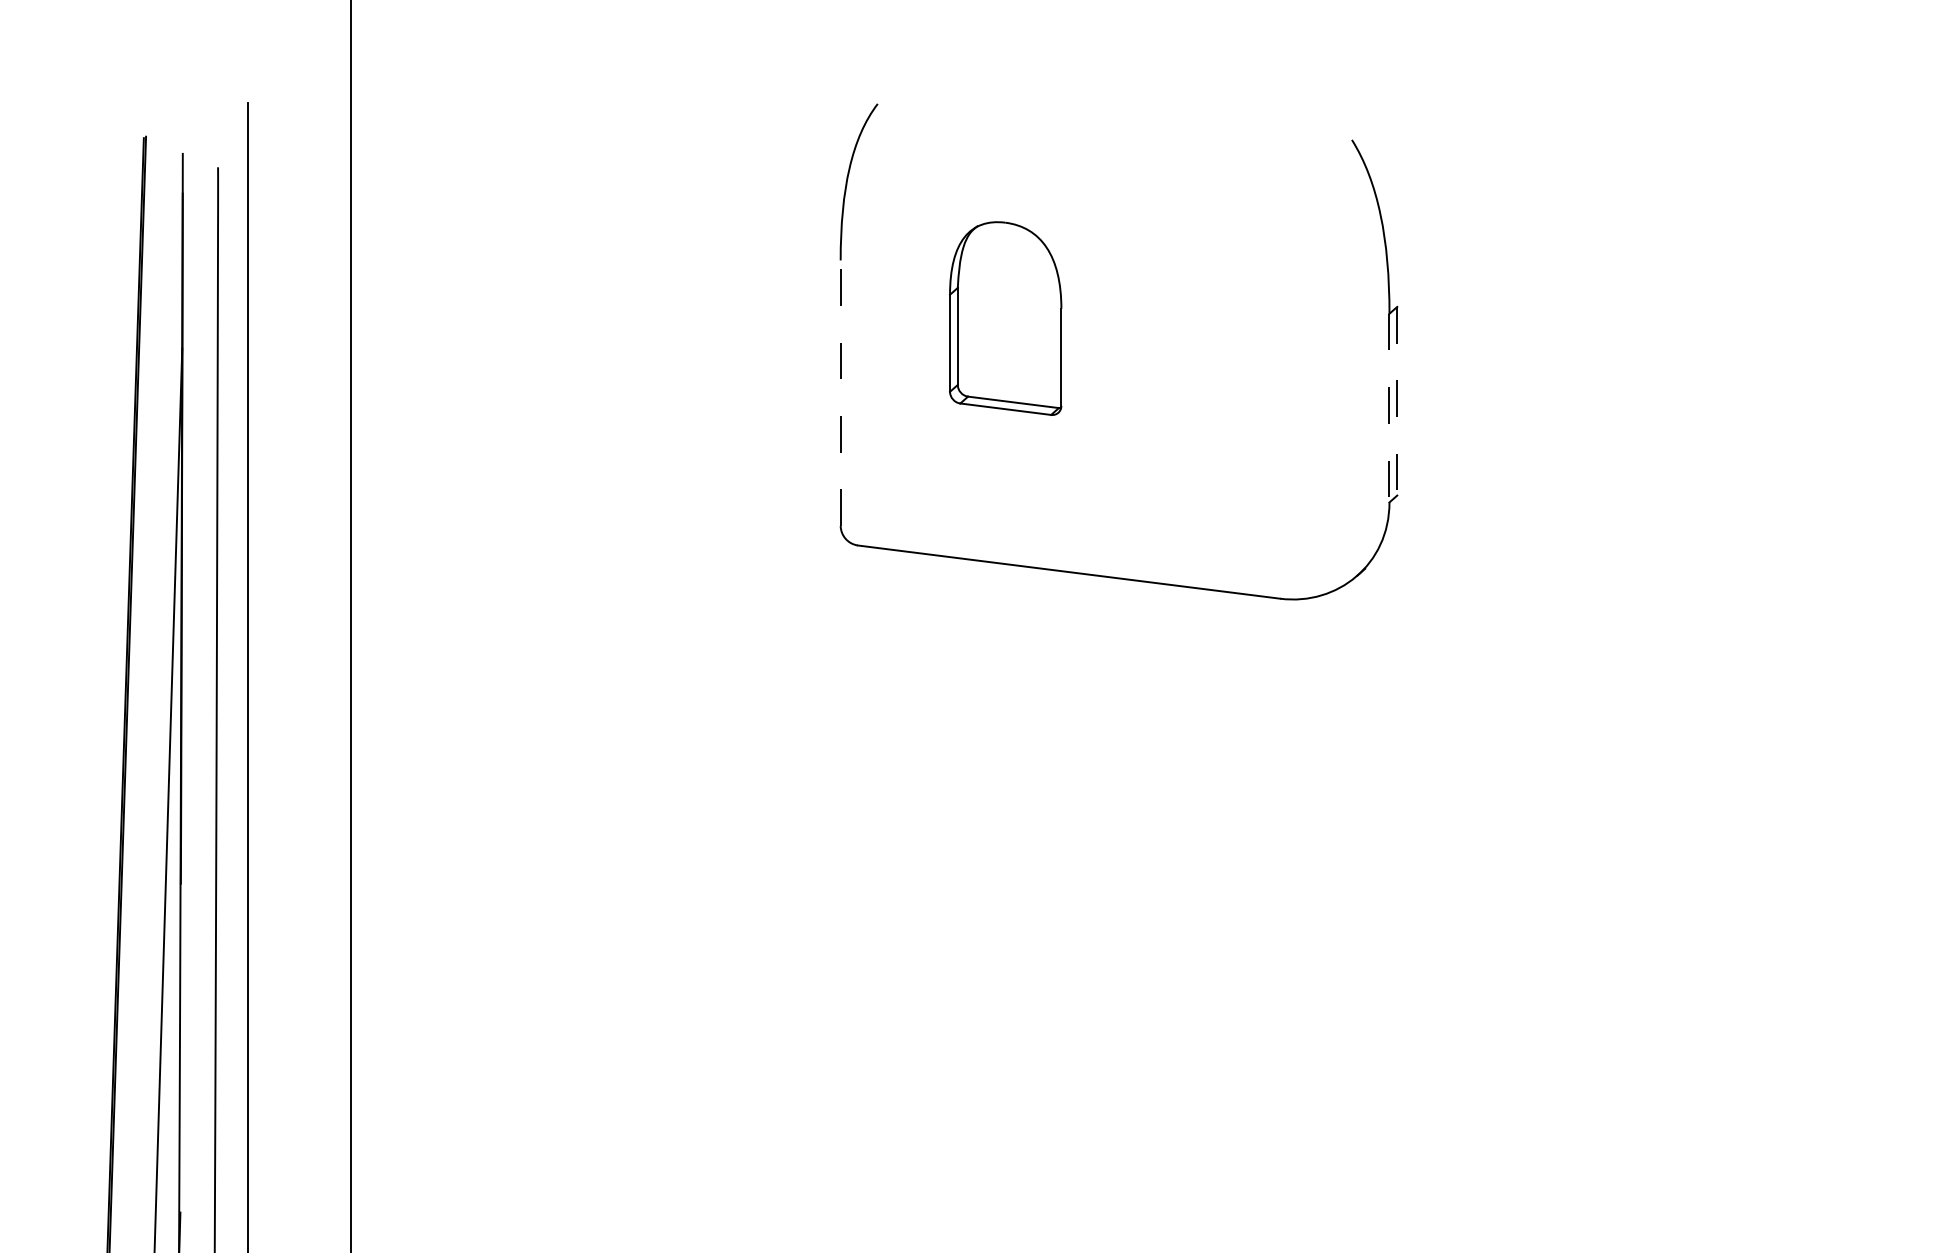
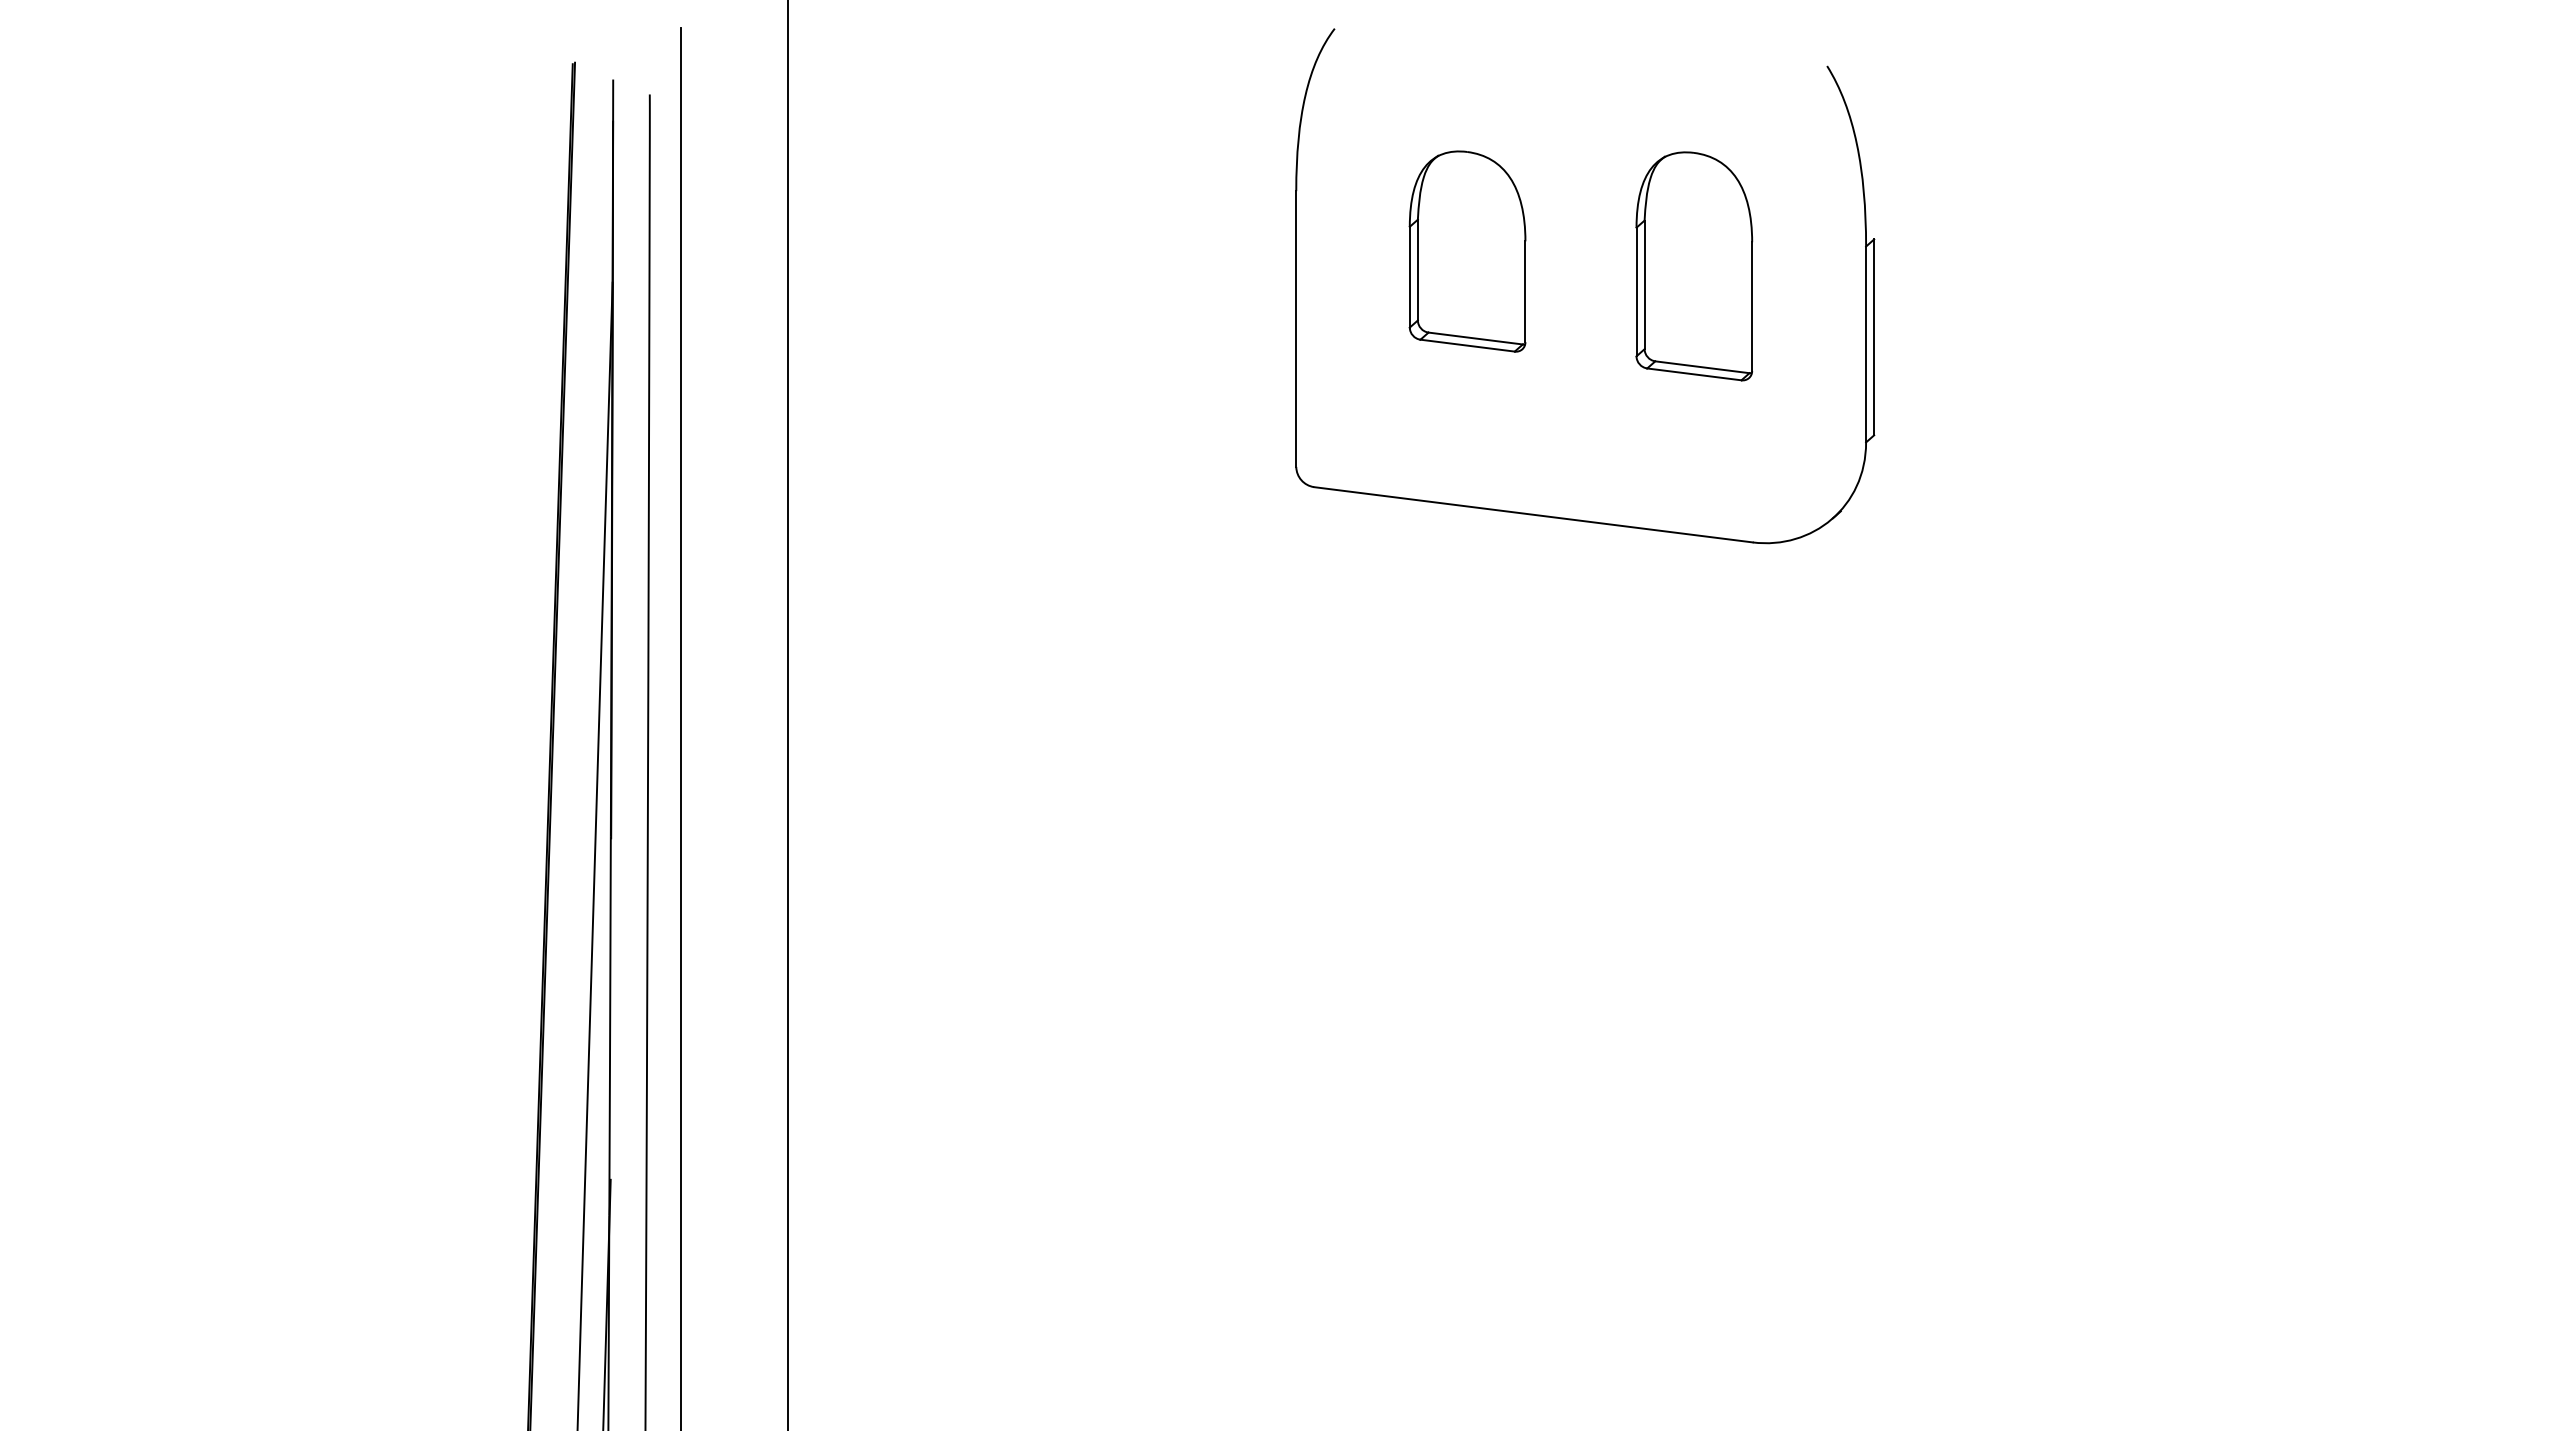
part: (1224, 332) -> (1694, 266), added
line: (840, 393) -> (1296, 329), dashed -> solid
line: (1397, 401) -> (1874, 337), dashed -> solid
line: (1389, 408) -> (1866, 344), dashed -> solid

